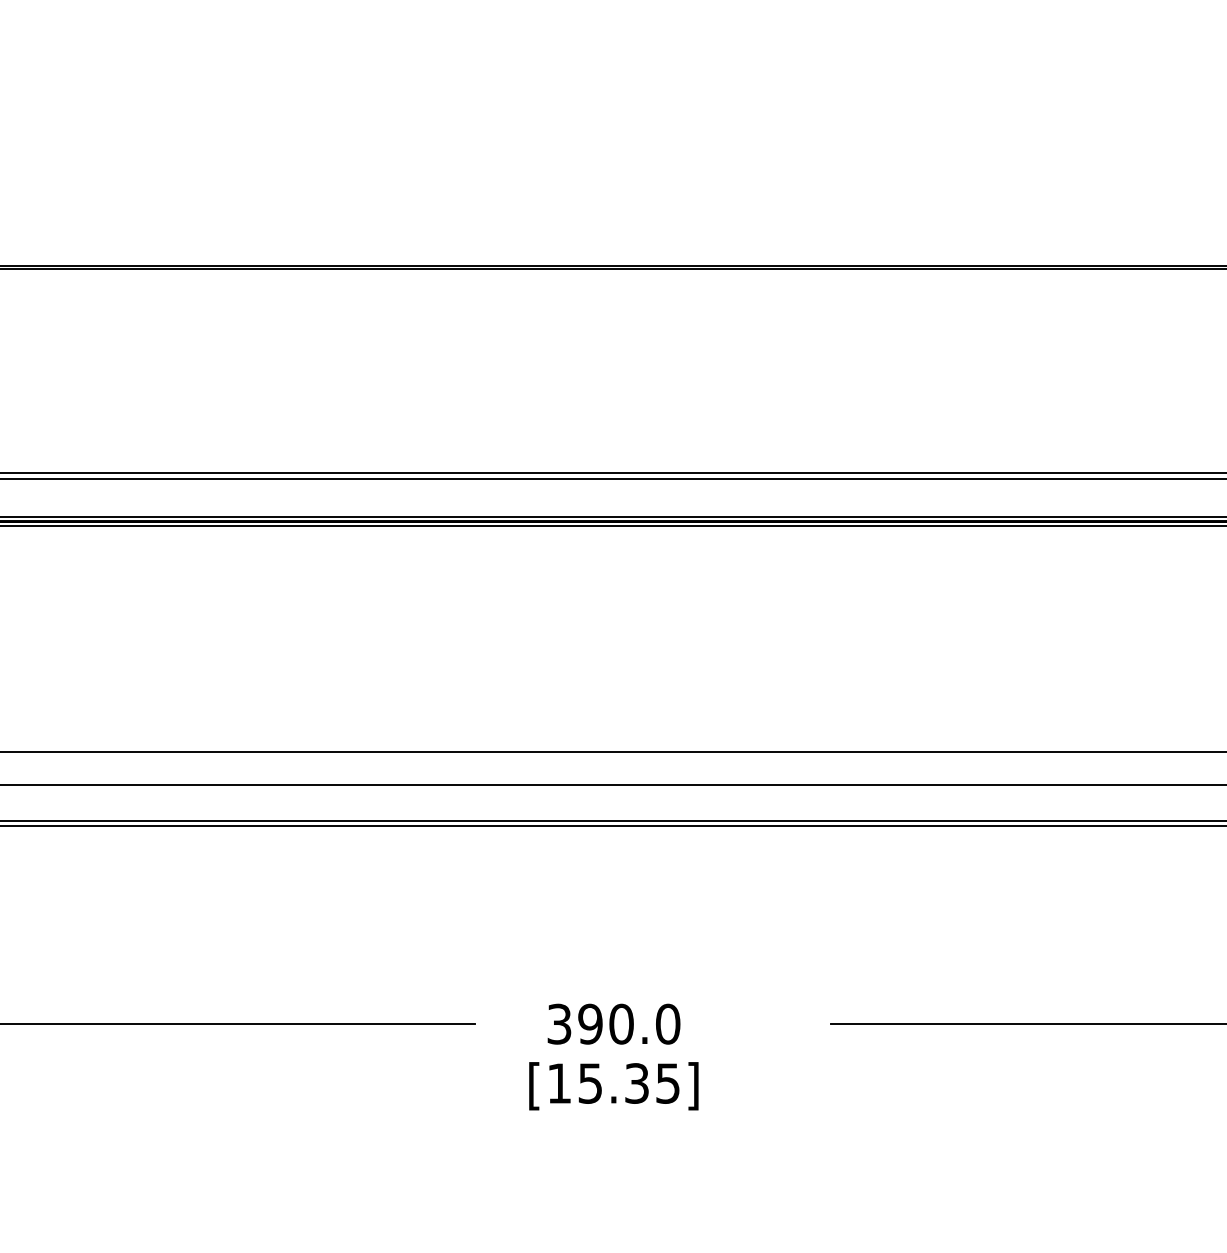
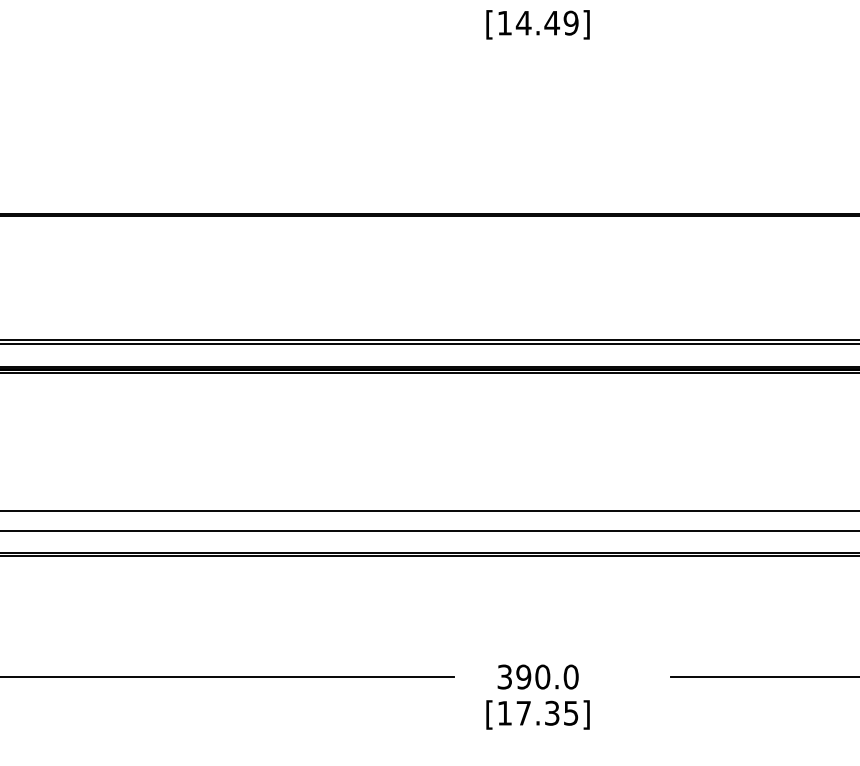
text: (590, 1083) -> (523, 713), [15.35] -> [17.35]

